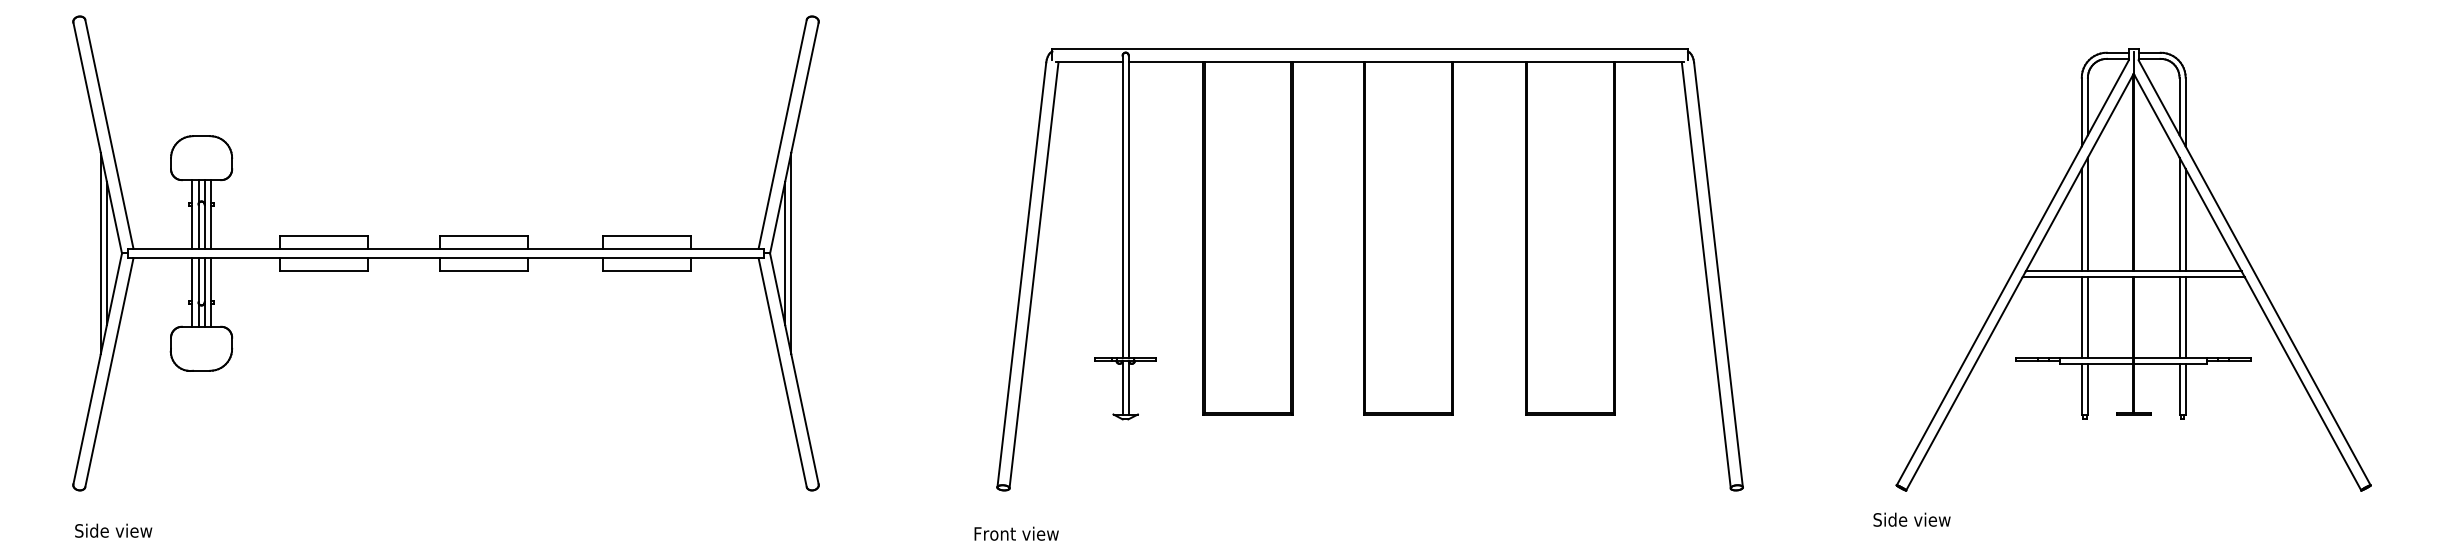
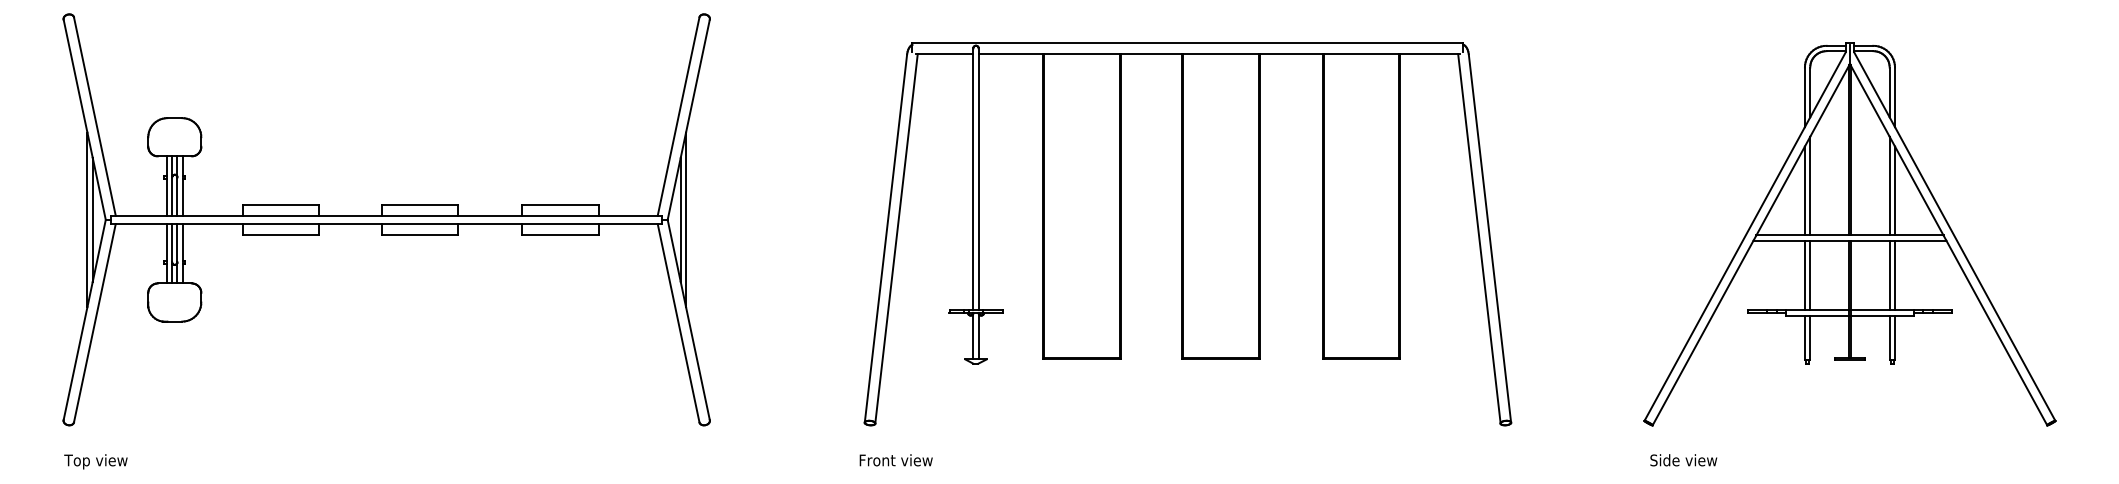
text: (1911, 519) -> (1683, 460), moved
text: (113, 532) -> (98, 461), Side view -> Top view
text: (1016, 533) -> (896, 460), moved

